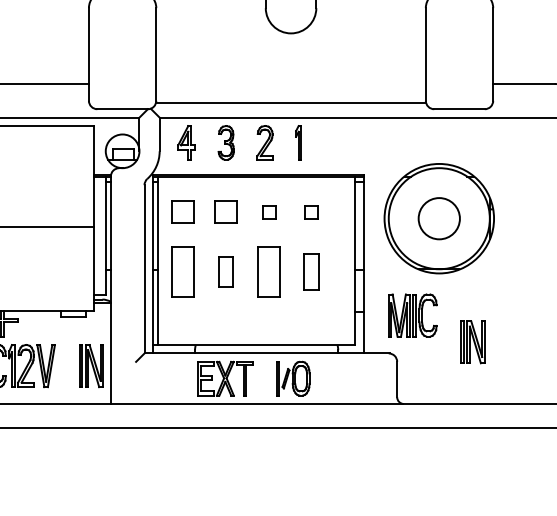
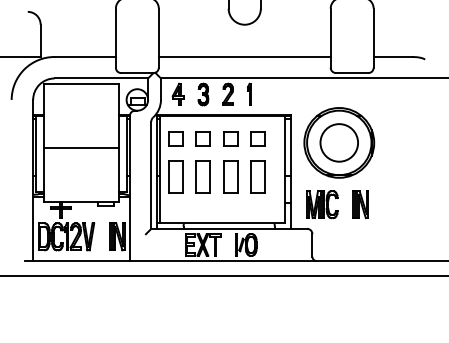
line: (290, 102) -> (244, 56), moved
part: (268, 211) -> (230, 138), size x1.67
part: (311, 211) -> (257, 138), size x1.67
circle: (439, 218) -> (339, 142), size x1.43
part: (224, 271) -> (202, 176), size x1.67
part: (311, 271) -> (257, 176), size x1.43
part: (472, 341) -> (360, 204), moved

